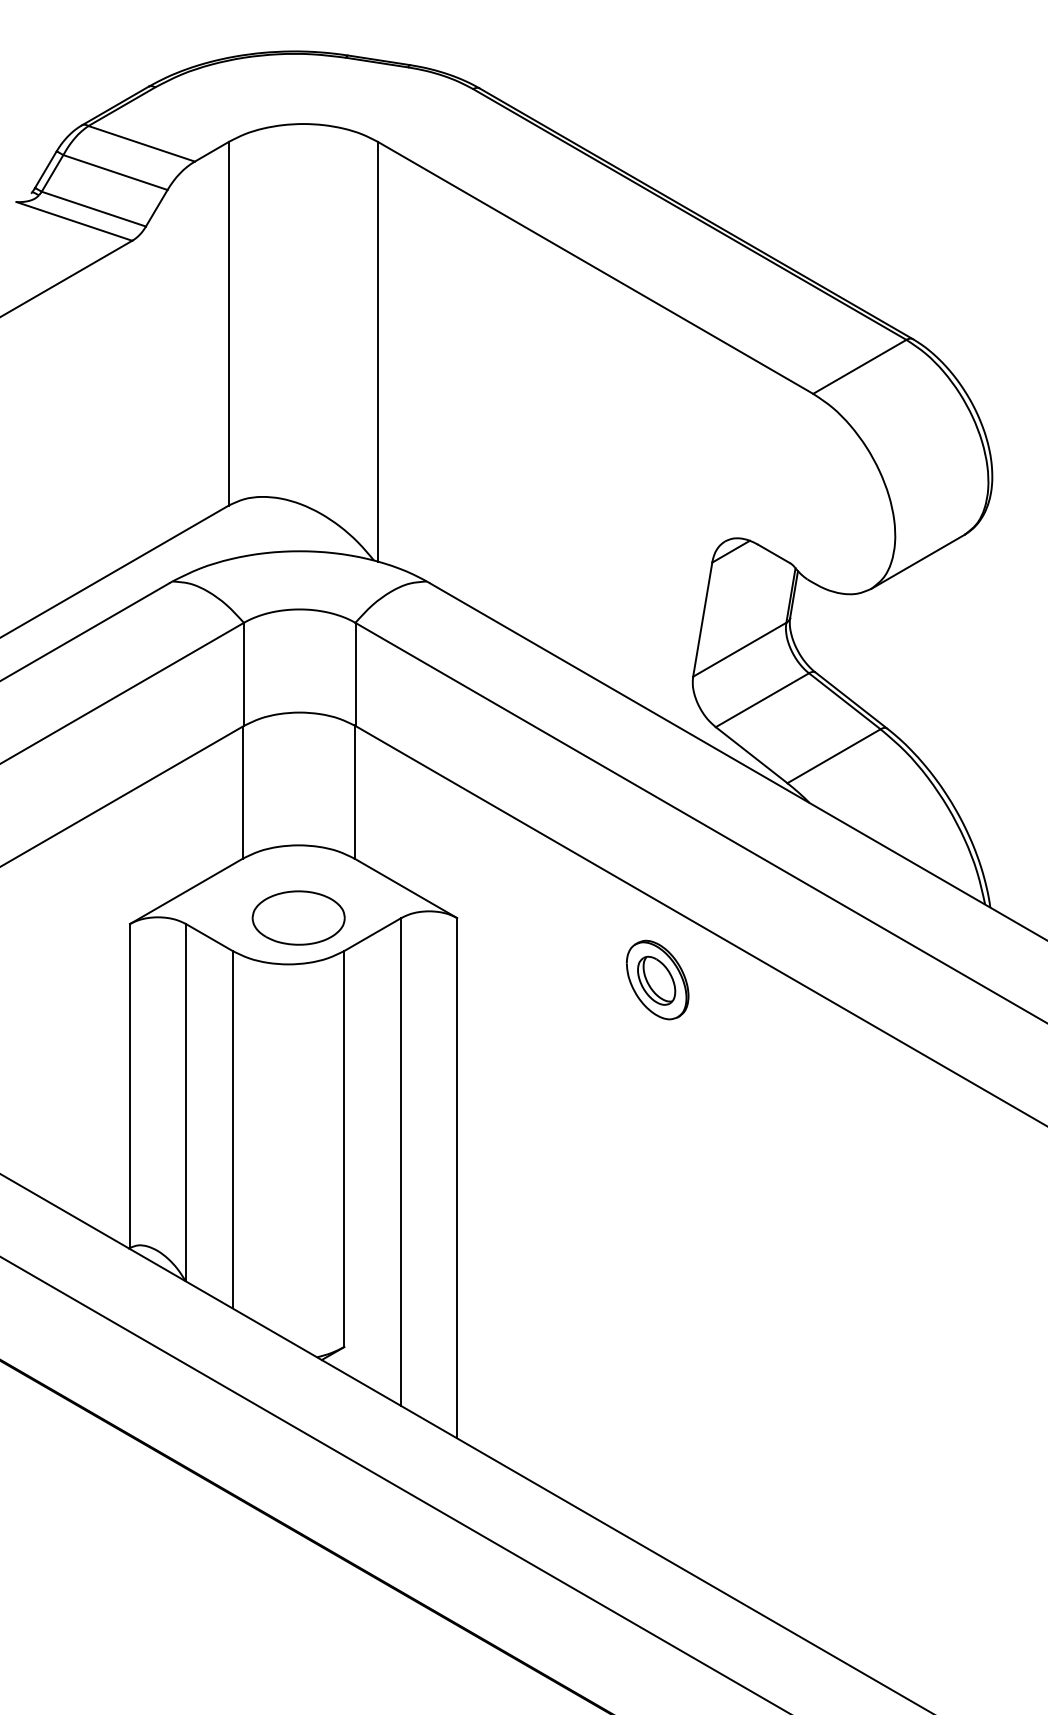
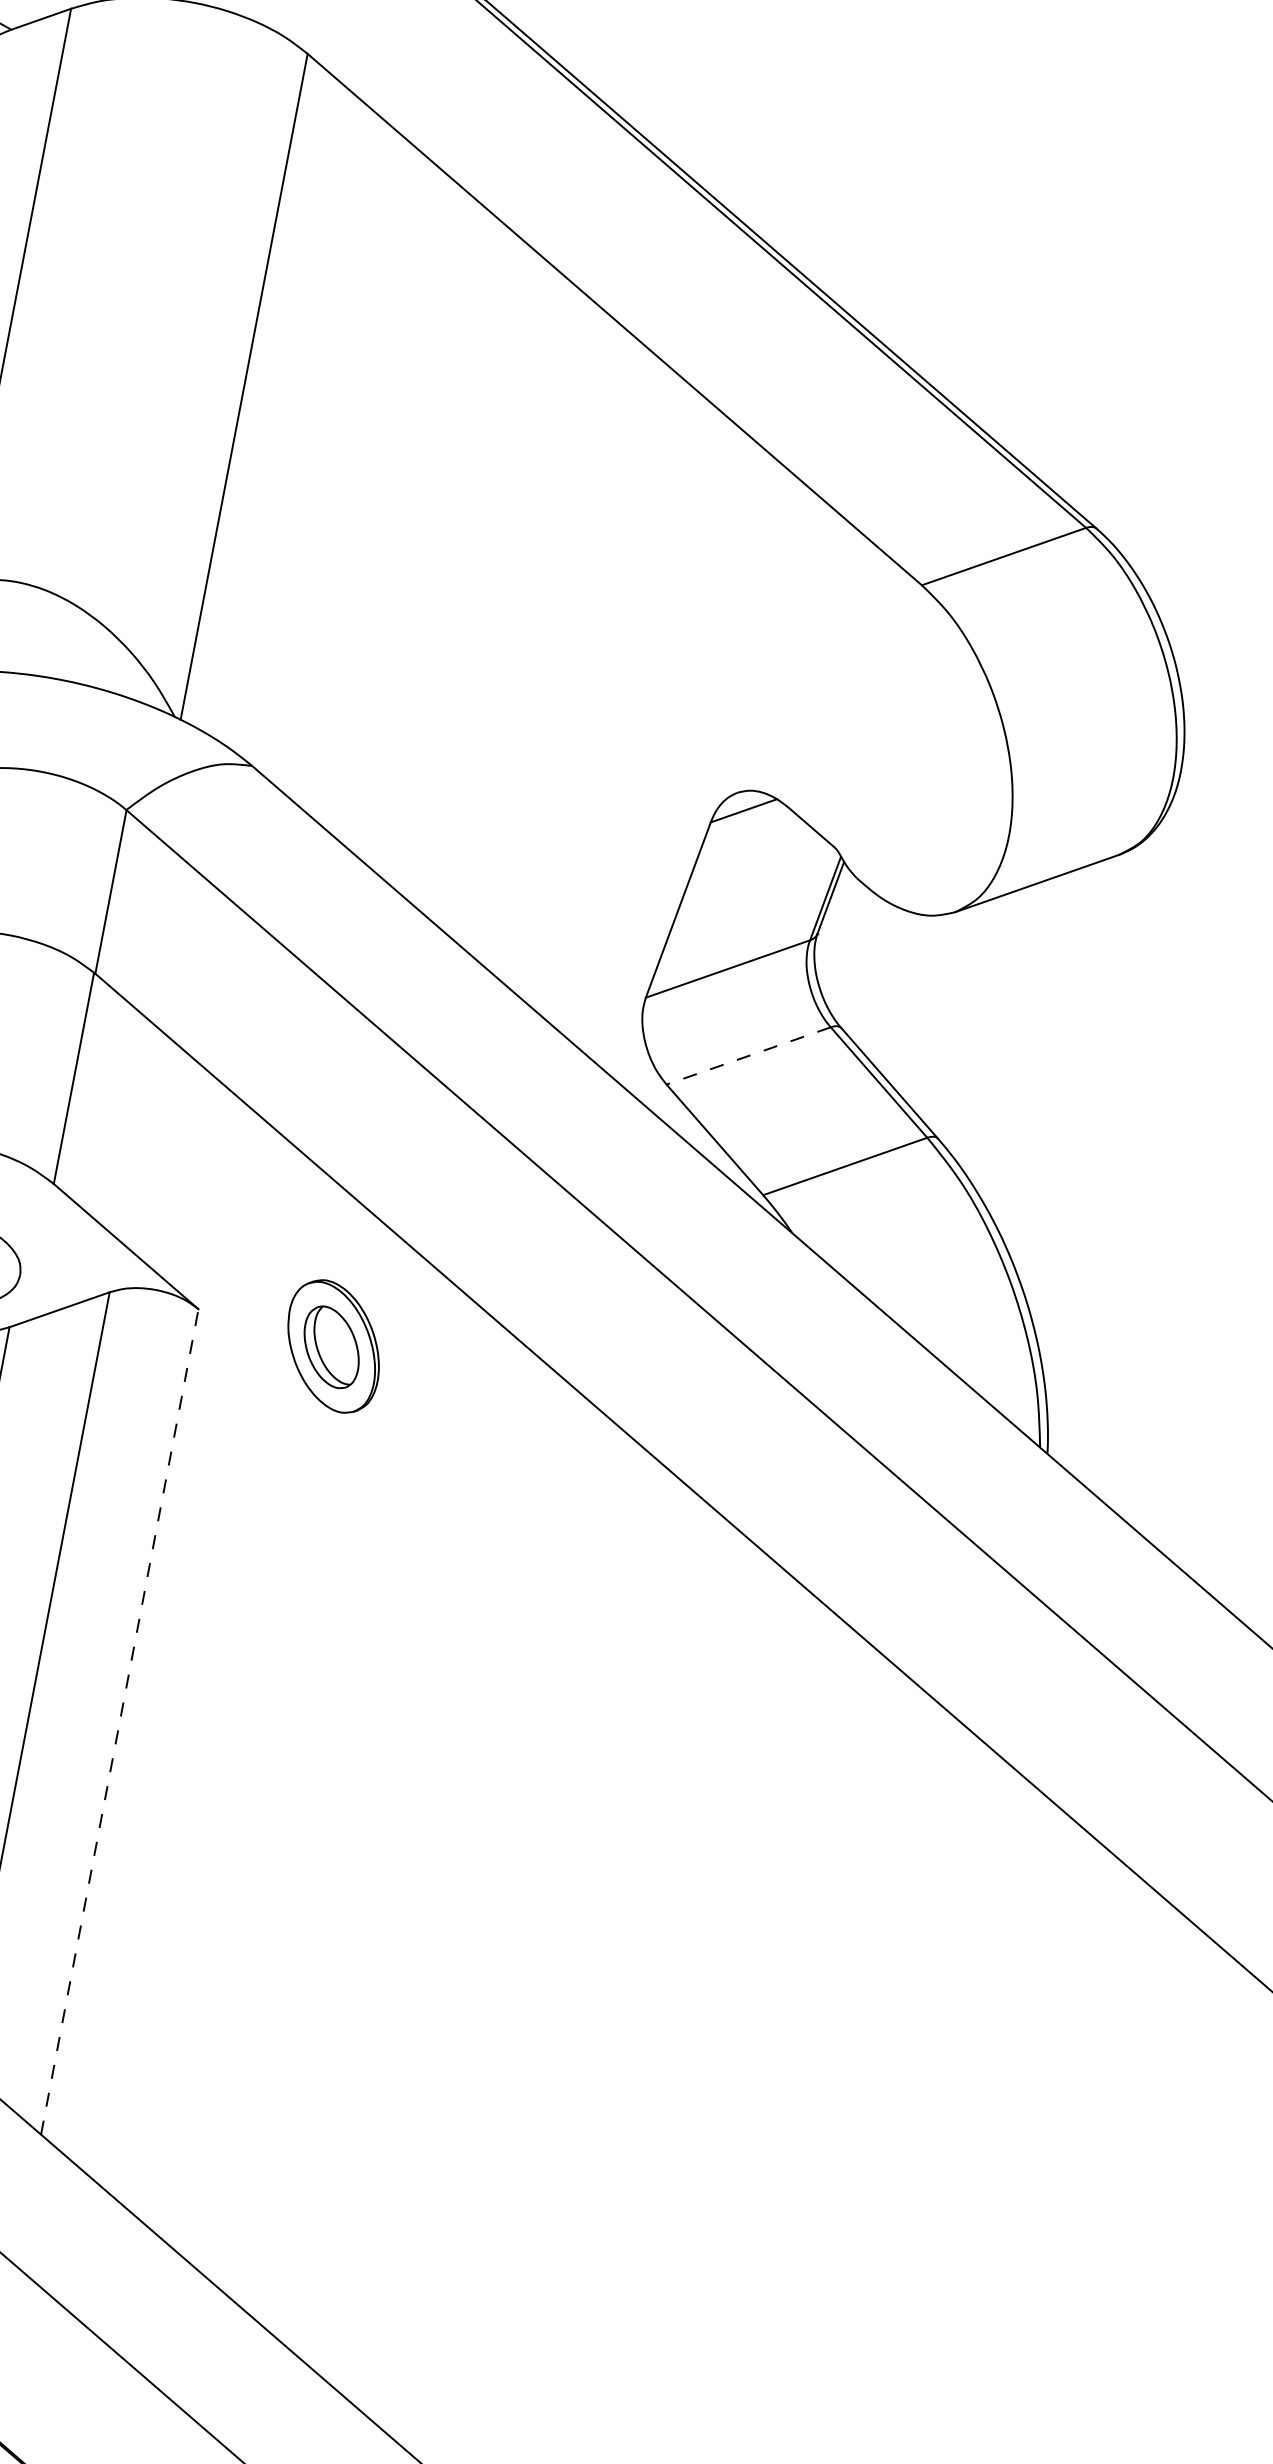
line: (762, 700) -> (748, 1056), solid -> dashed
part: (657, 979) -> (333, 1345), moved
line: (457, 1177) -> (120, 1720), solid -> dashed

